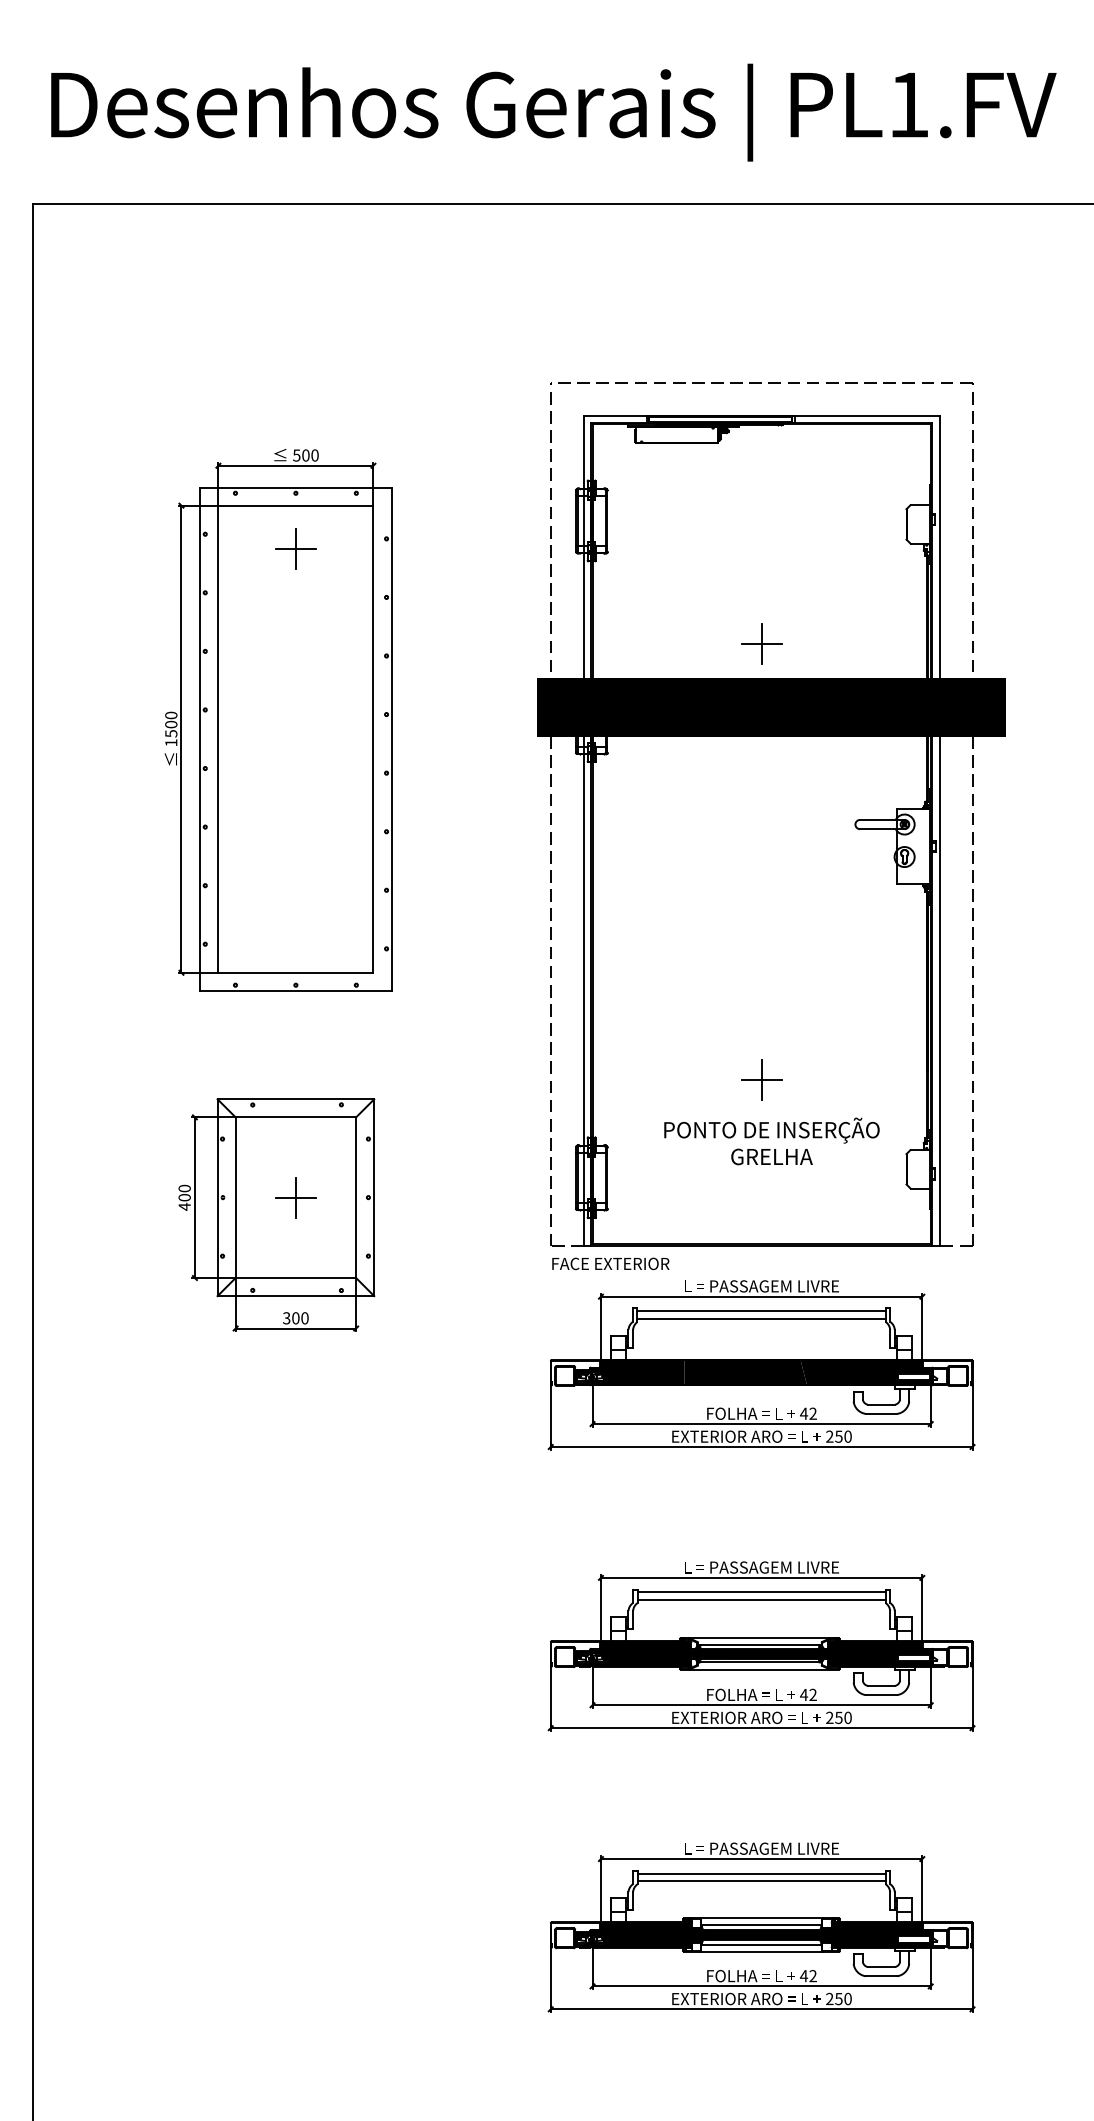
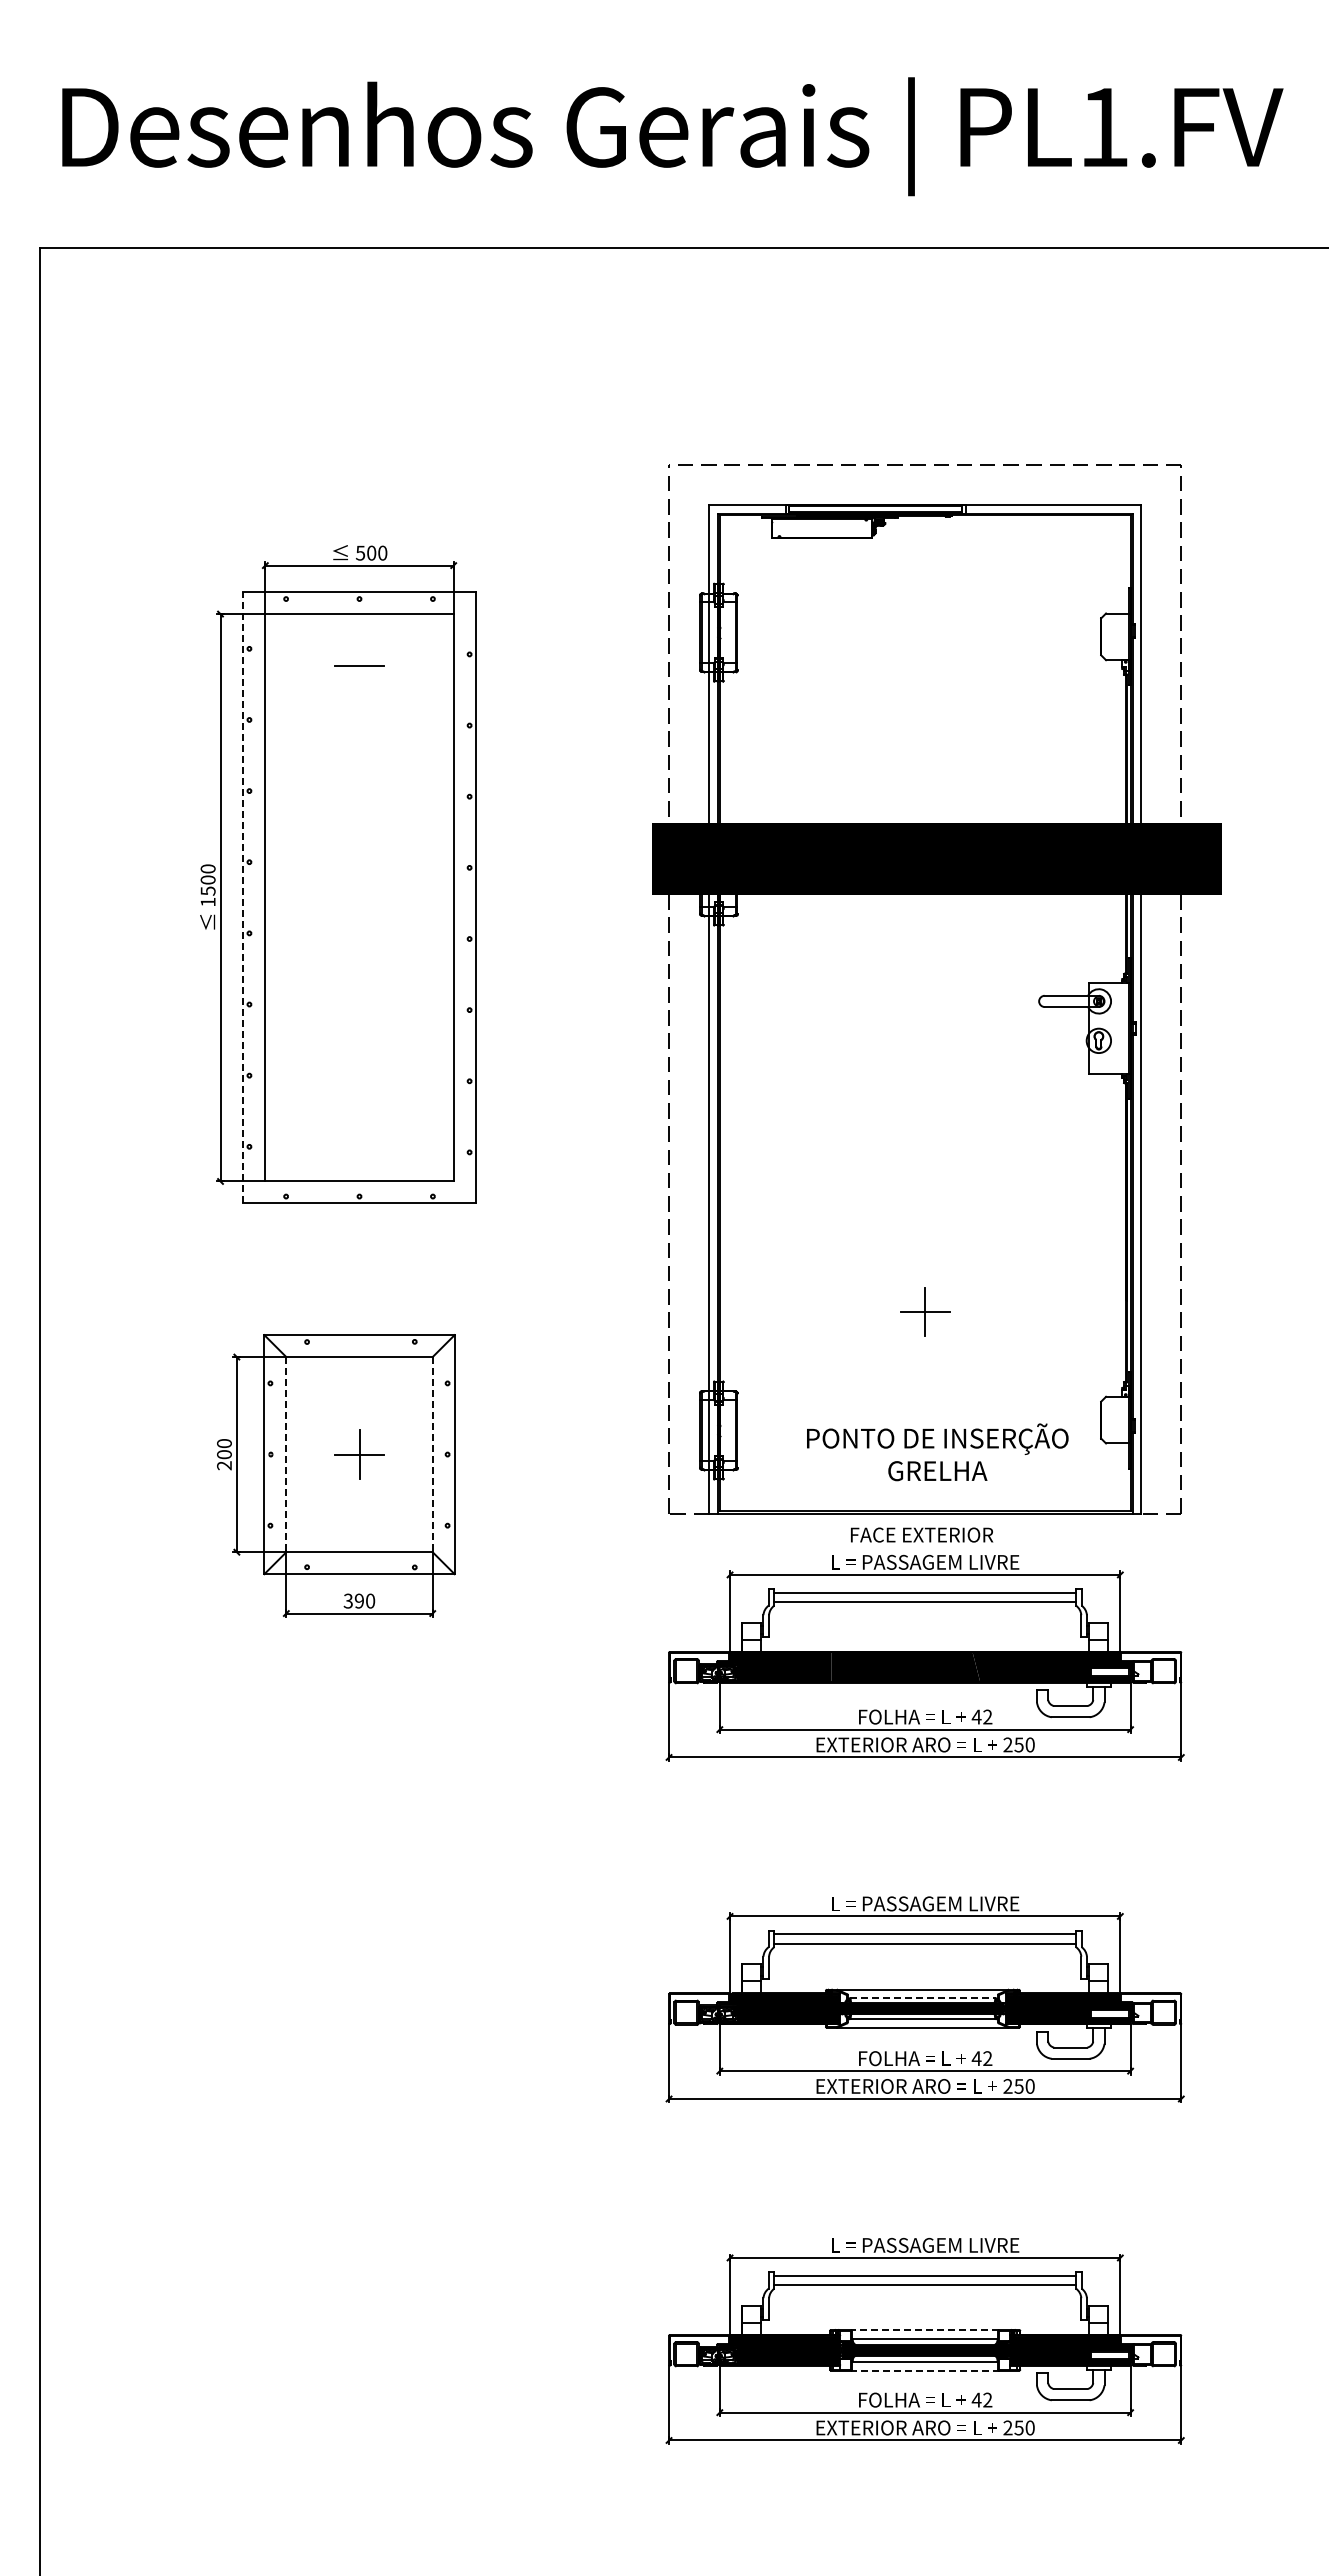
line: (295, 547) -> (359, 665), removed
part: (761, 643) -> (925, 781), removed
line: (200, 739) -> (243, 897), solid -> dashed
text: (771, 1141) -> (937, 1452), moved
line: (235, 1197) -> (286, 1454), solid -> dashed
line: (355, 1197) -> (432, 1454), solid -> dashed
text: (184, 1206) -> (224, 1465), 400 -> 200
text: (611, 1263) -> (922, 1534), moved
text: (295, 1317) -> (358, 1600), 300 -> 390
line: (760, 1645) -> (923, 1998), solid -> dashed
line: (761, 1918) -> (924, 2330), solid -> dashed
line: (761, 1951) -> (924, 2370), solid -> dashed

